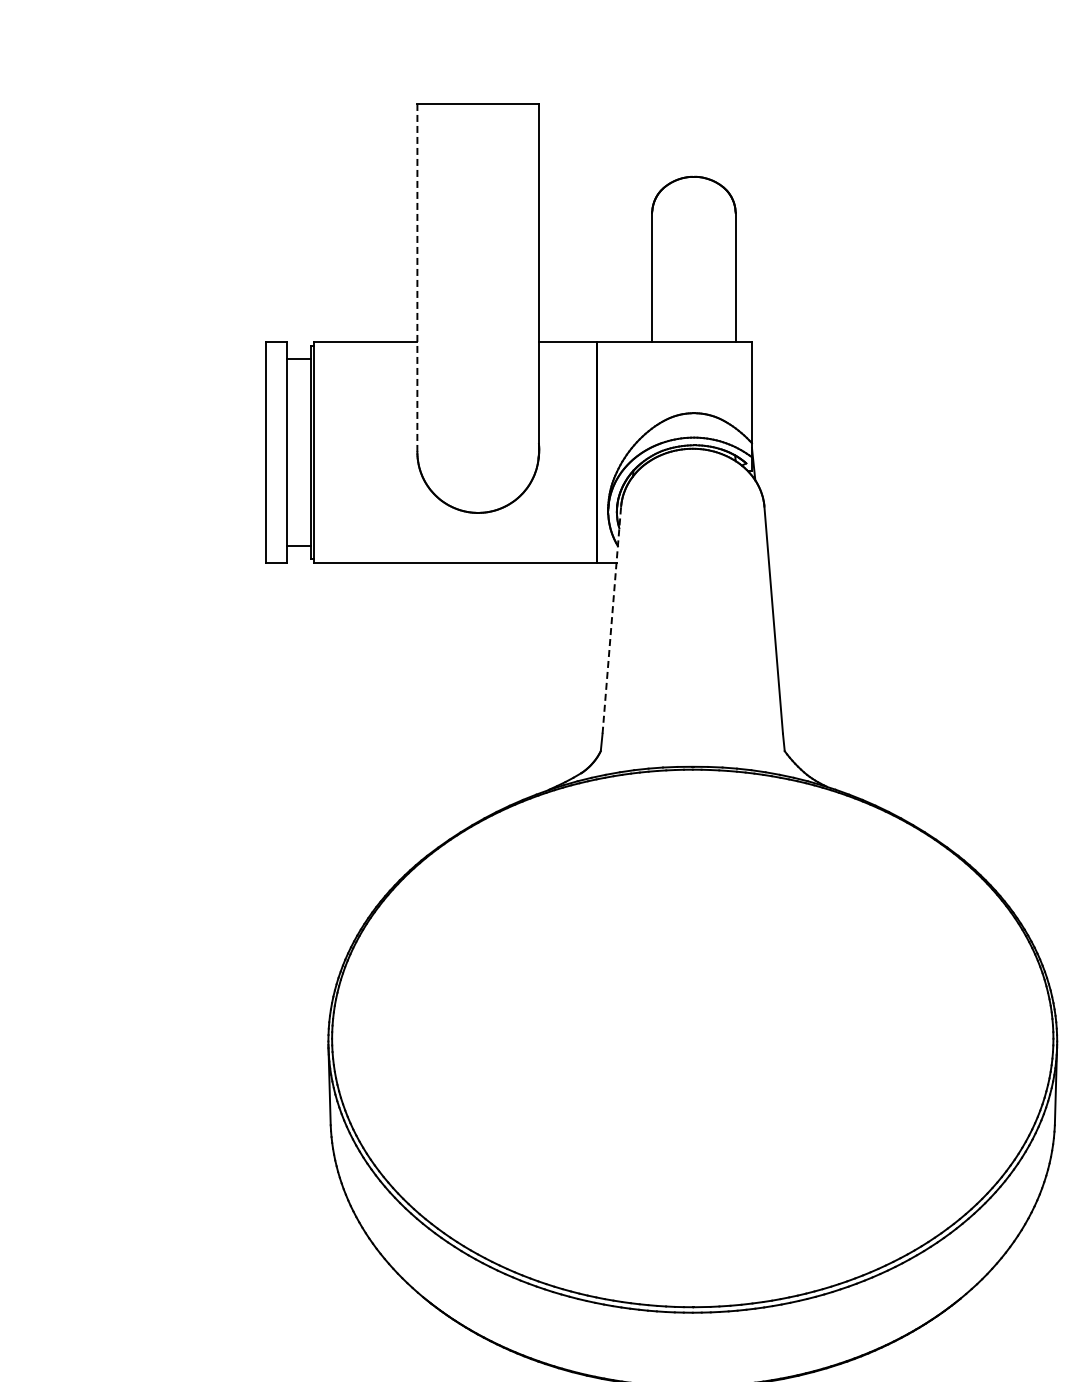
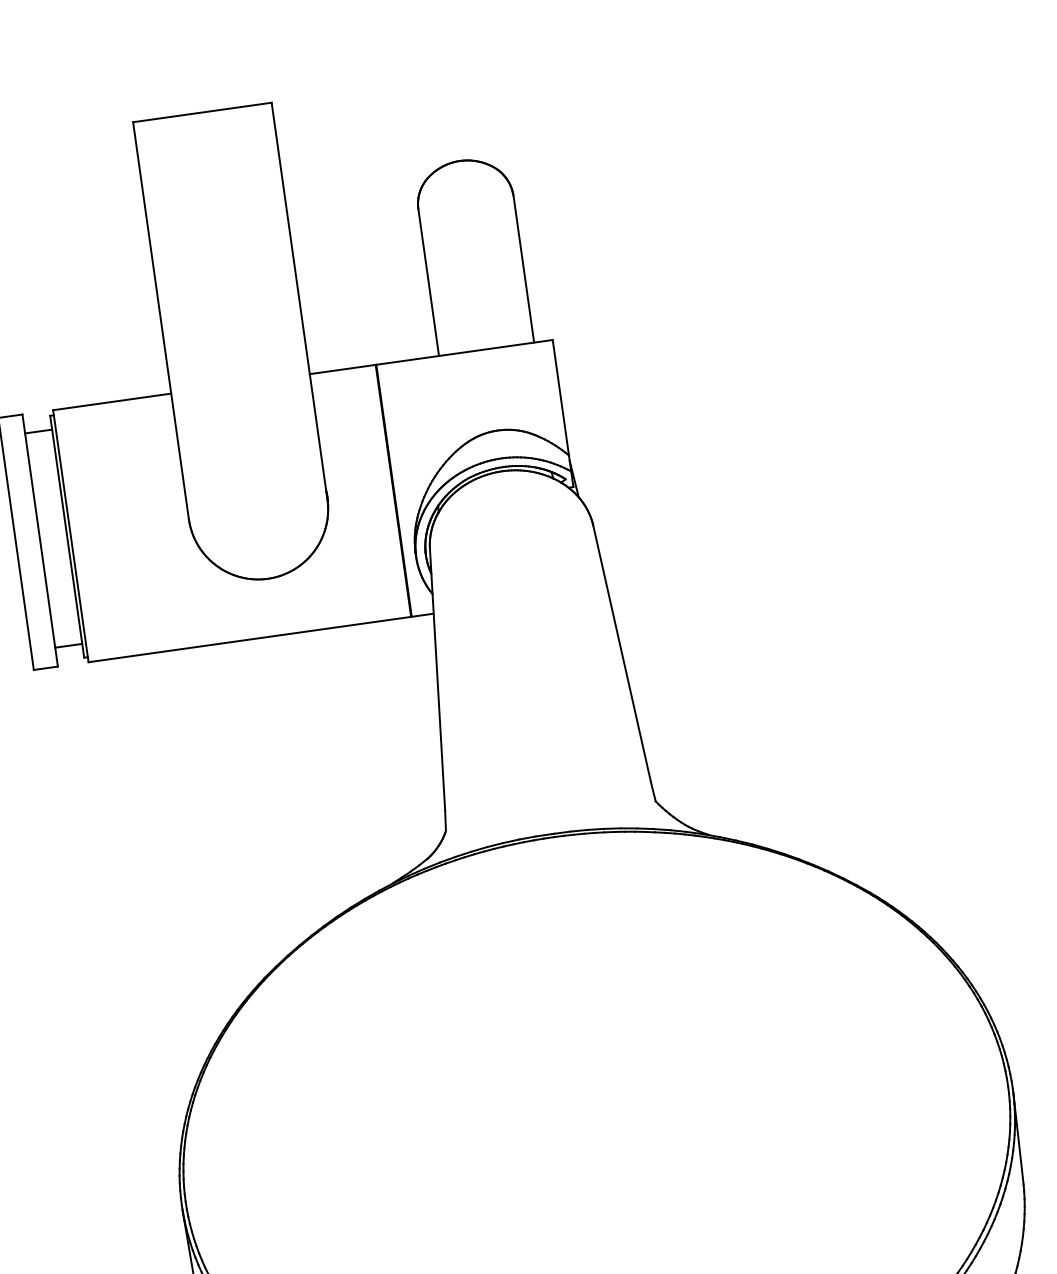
line: (417, 278) -> (161, 321), dashed -> solid
line: (611, 620) -> (437, 680), dashed -> solid

